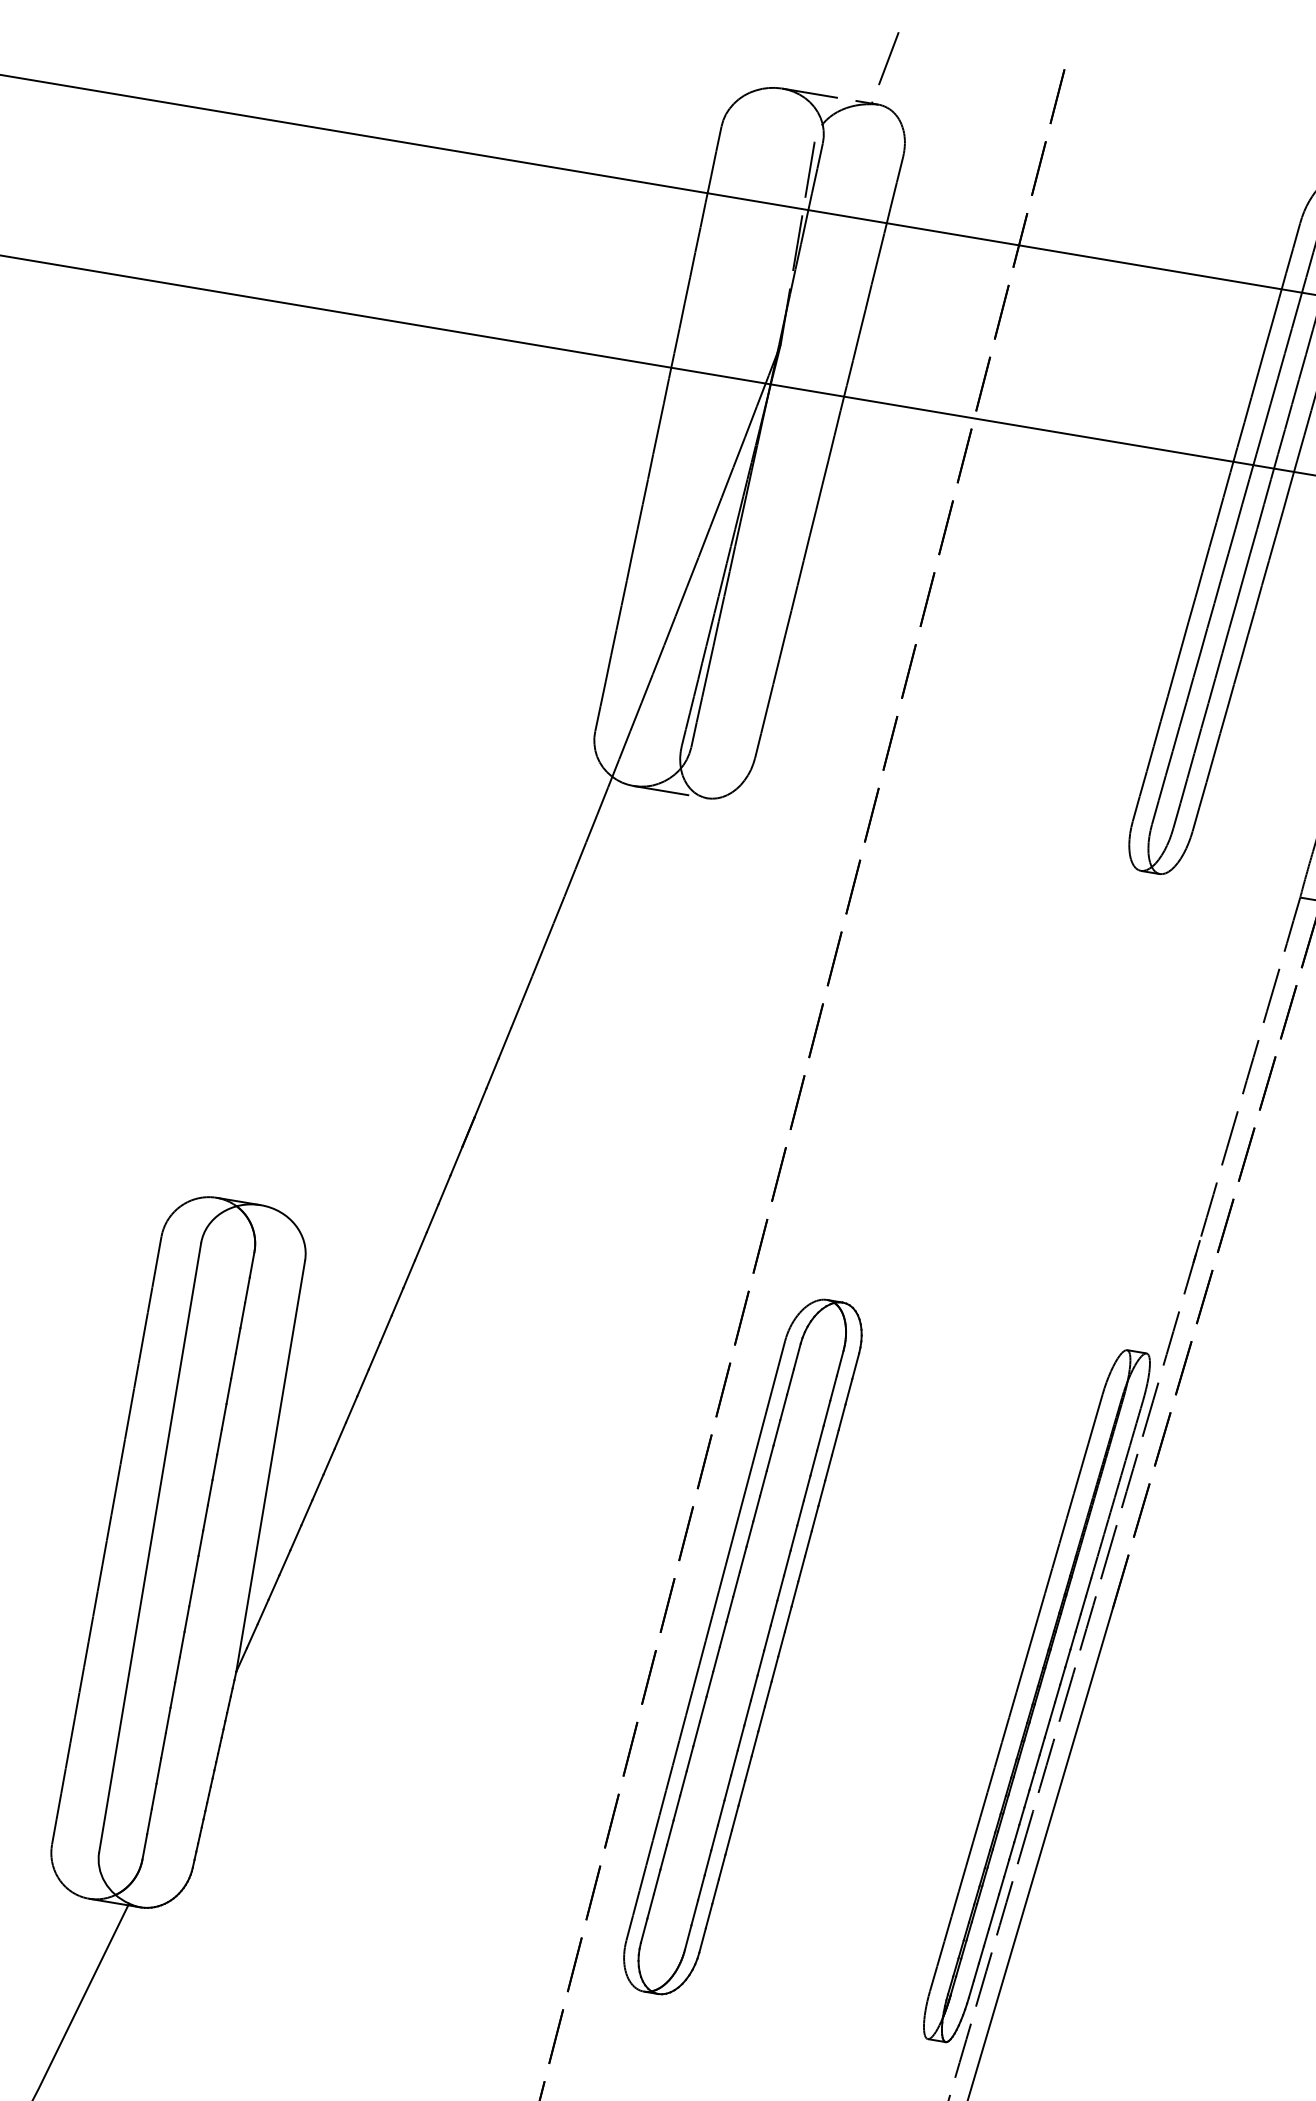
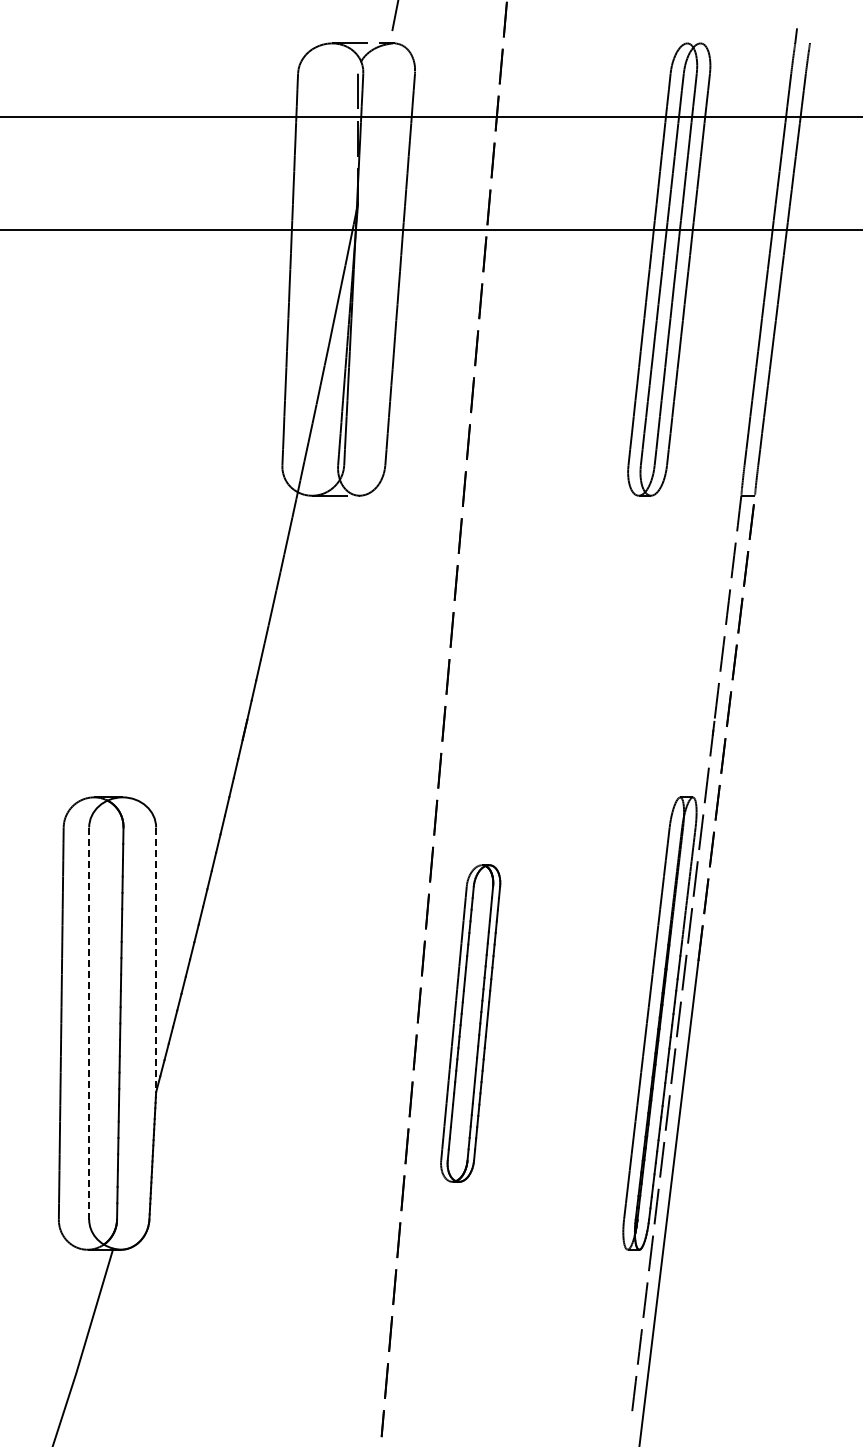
line: (271, 1467) -> (156, 960), solid -> dashed
line: (150, 1547) -> (89, 1023), solid -> dashed
part: (742, 1646) -> (470, 1023), size x0.7

